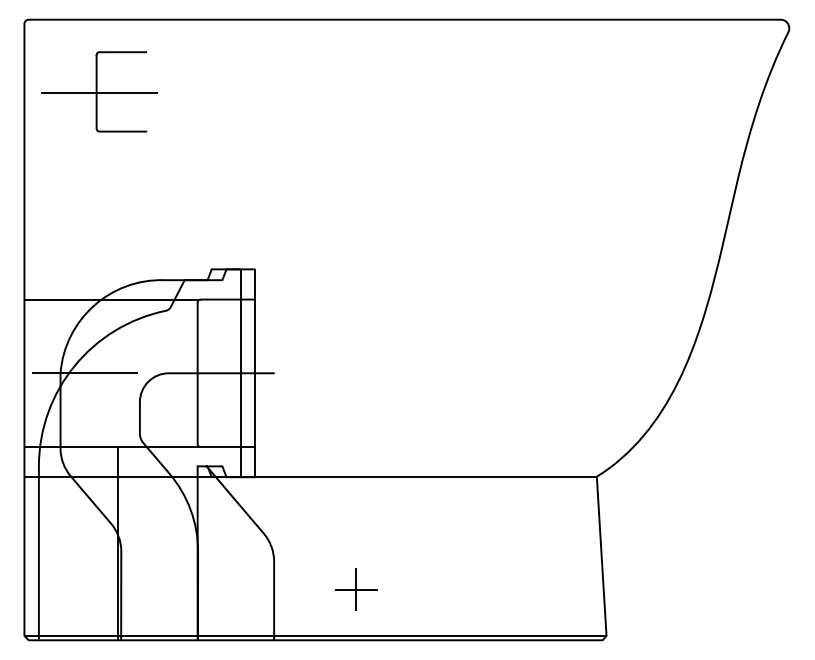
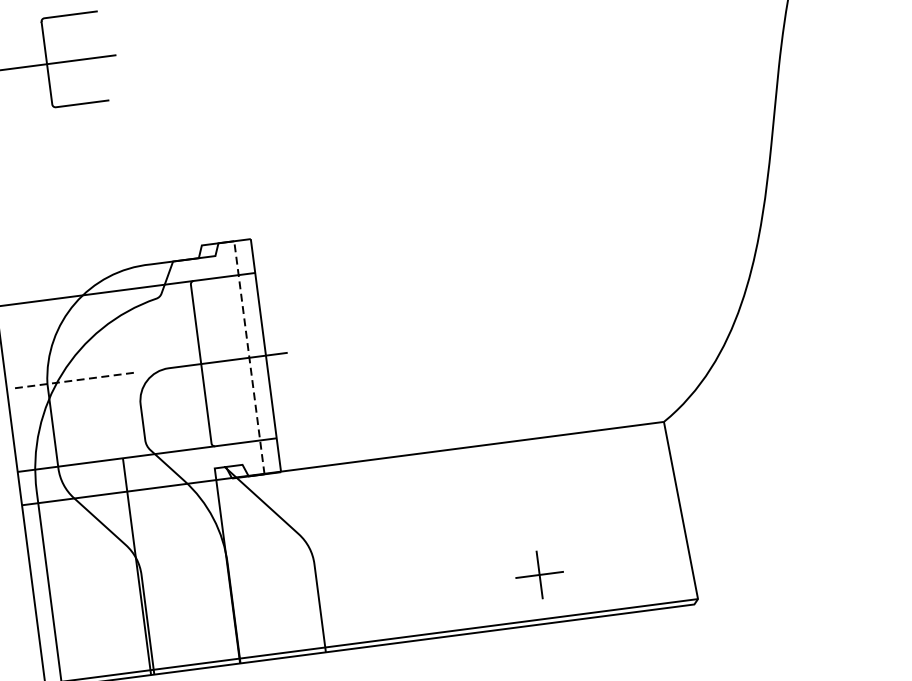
line: (84, 373) -> (74, 380), solid -> dashed
line: (240, 373) -> (249, 358), solid -> dashed
part: (356, 589) -> (539, 574), moved

